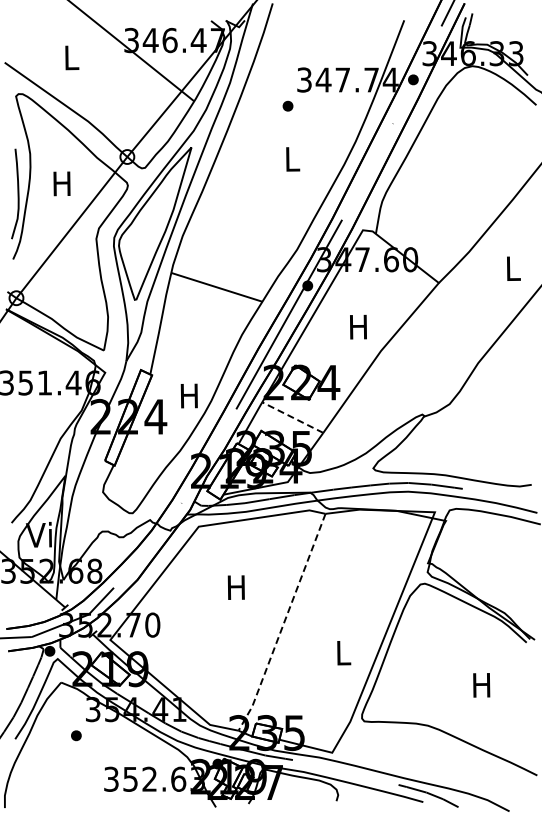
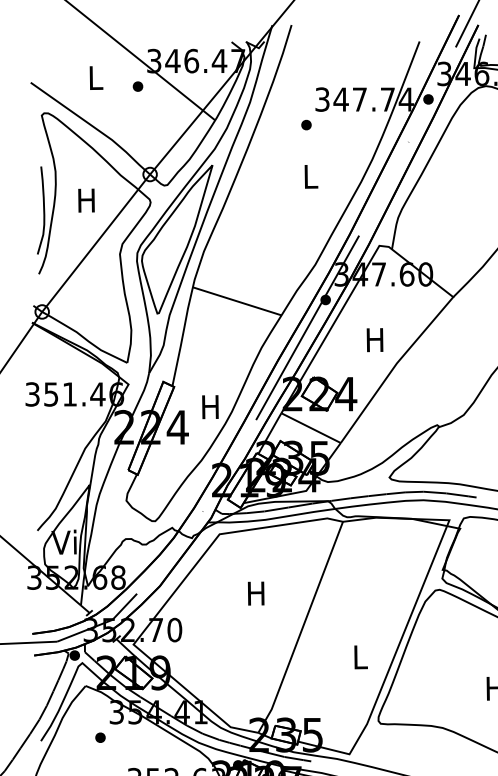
part: (114, 66) -> (137, 86), added
line: (292, 417) -> (310, 428), dashed -> solid
line: (283, 623) -> (302, 628), dashed -> solid

